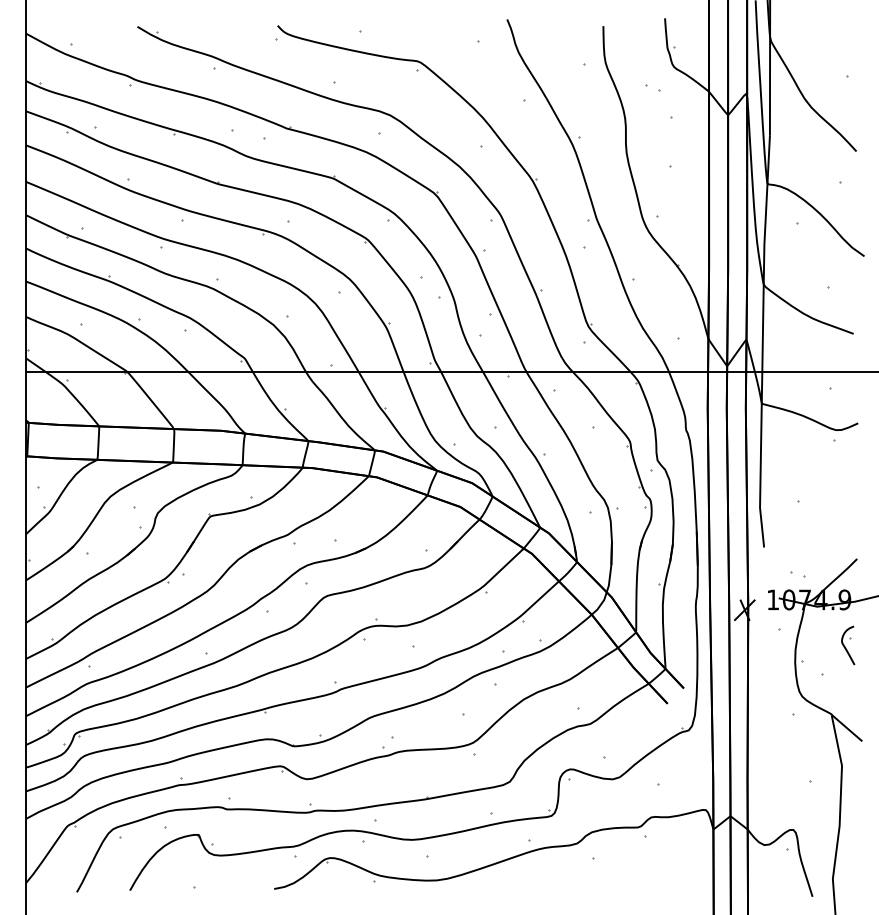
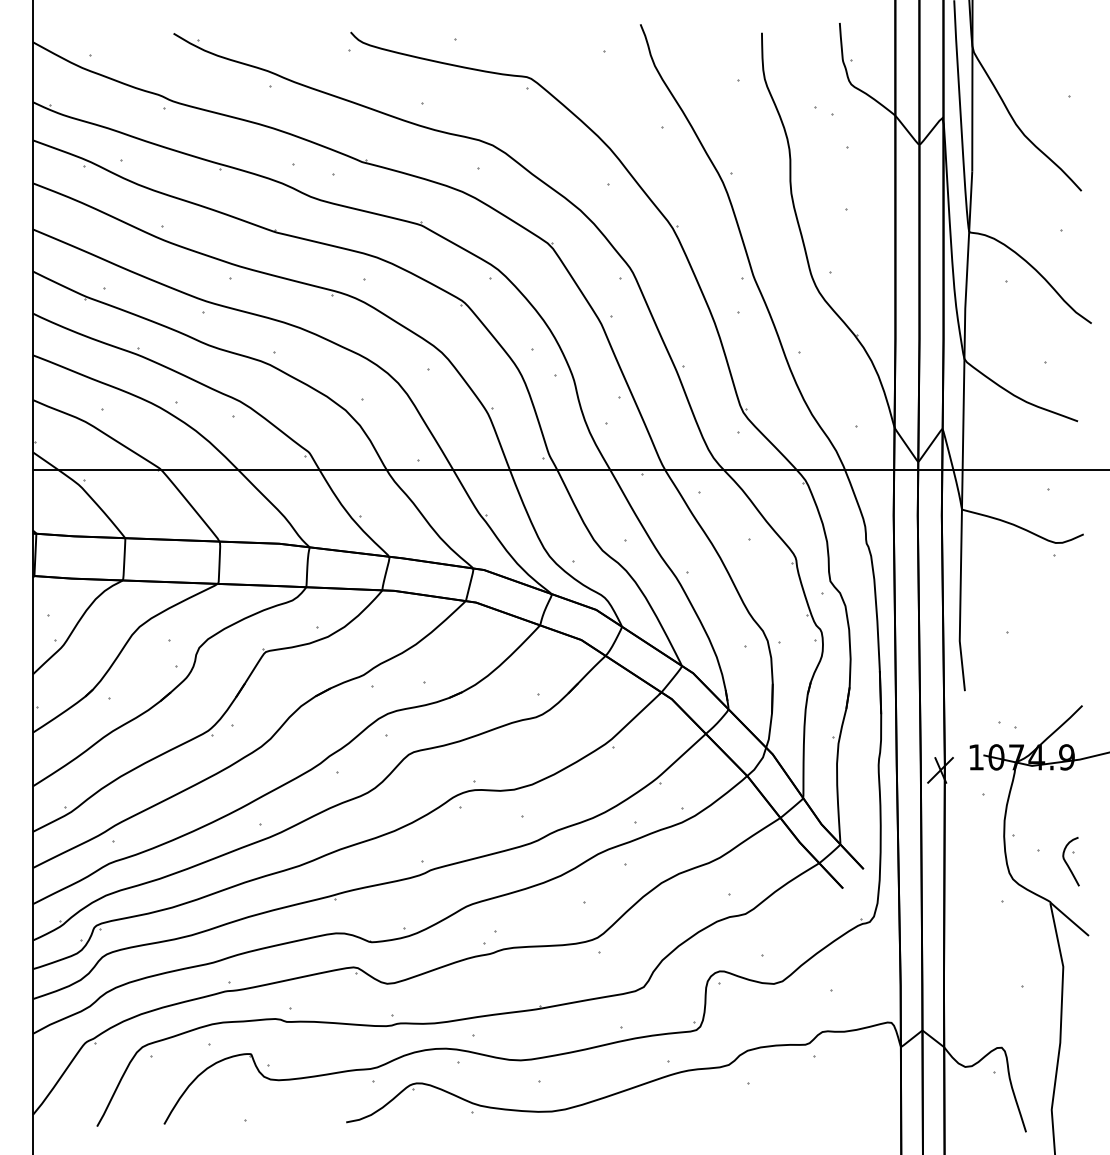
part: (848, 645) -> (1071, 861), moved

